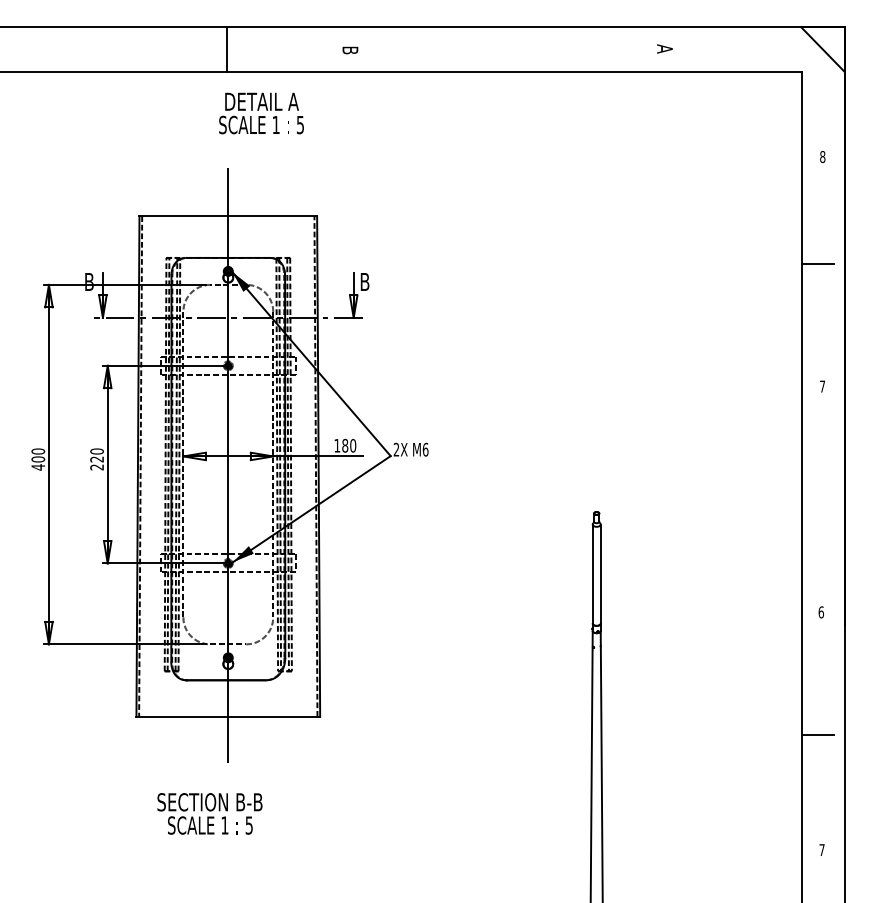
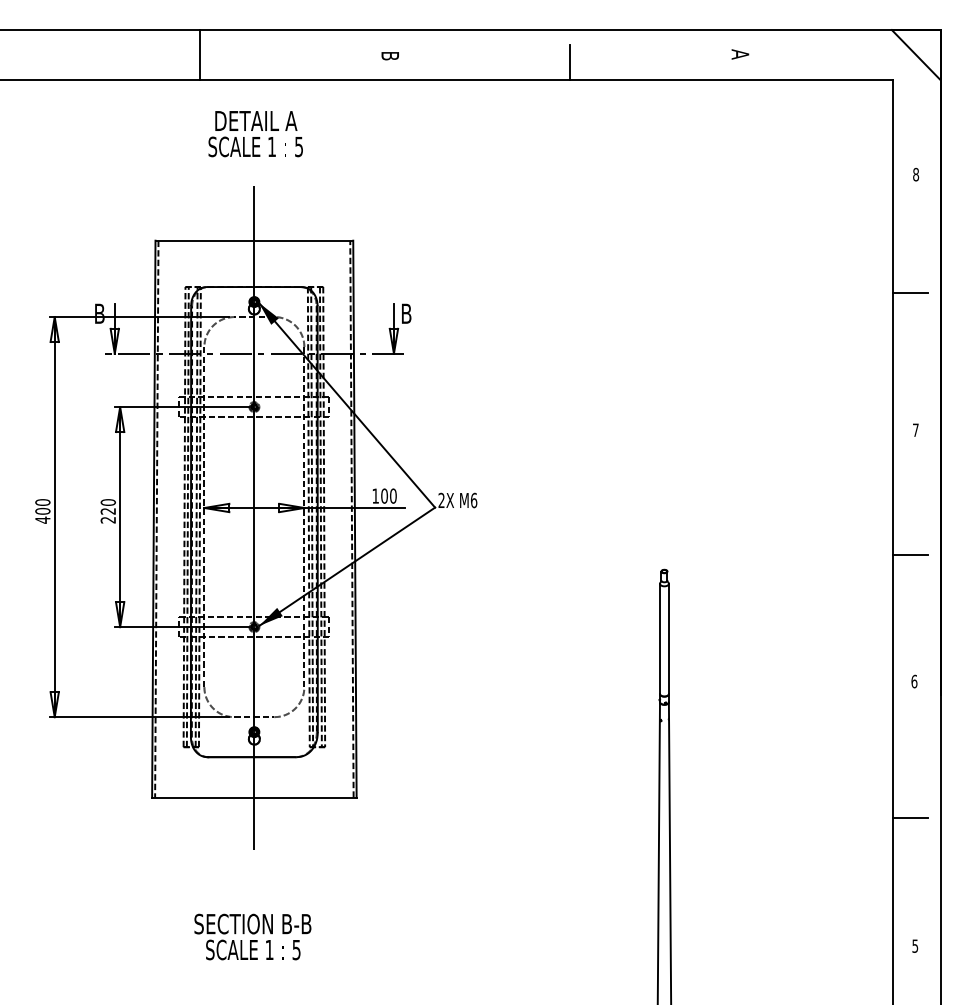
line: (226, 49) -> (200, 55), moved
line: (512, 56) -> (570, 62), added
text: (261, 113) -> (255, 134), moved
text: (345, 445) -> (384, 495), 180 -> 100
line: (817, 499) -> (910, 555), added
text: (209, 813) -> (252, 936), moved
text: (821, 850) -> (914, 946), 7 -> 5

